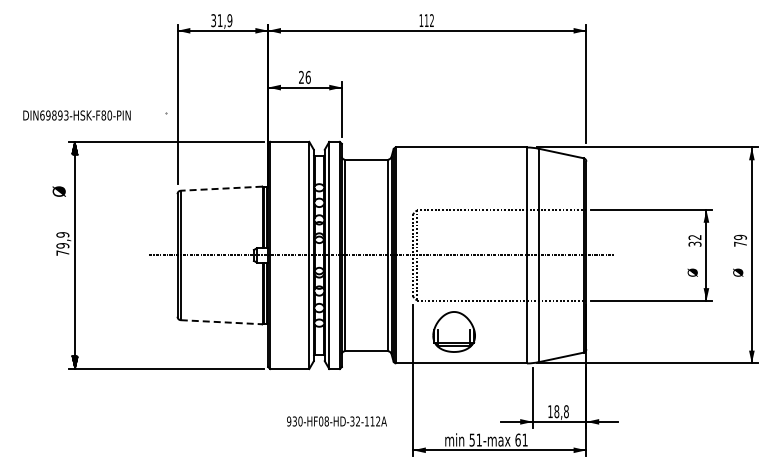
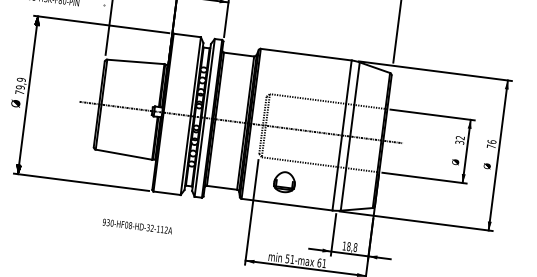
line: (221, 188) -> (135, 61), dashed -> solid
text: (58, 191) -> (15, 103), moved
text: (740, 237) -> (491, 142), 79 -> 76
line: (221, 322) -> (123, 154), dashed -> solid
part: (454, 331) -> (284, 181), size x0.71
text: (336, 421) -> (137, 226), moved

